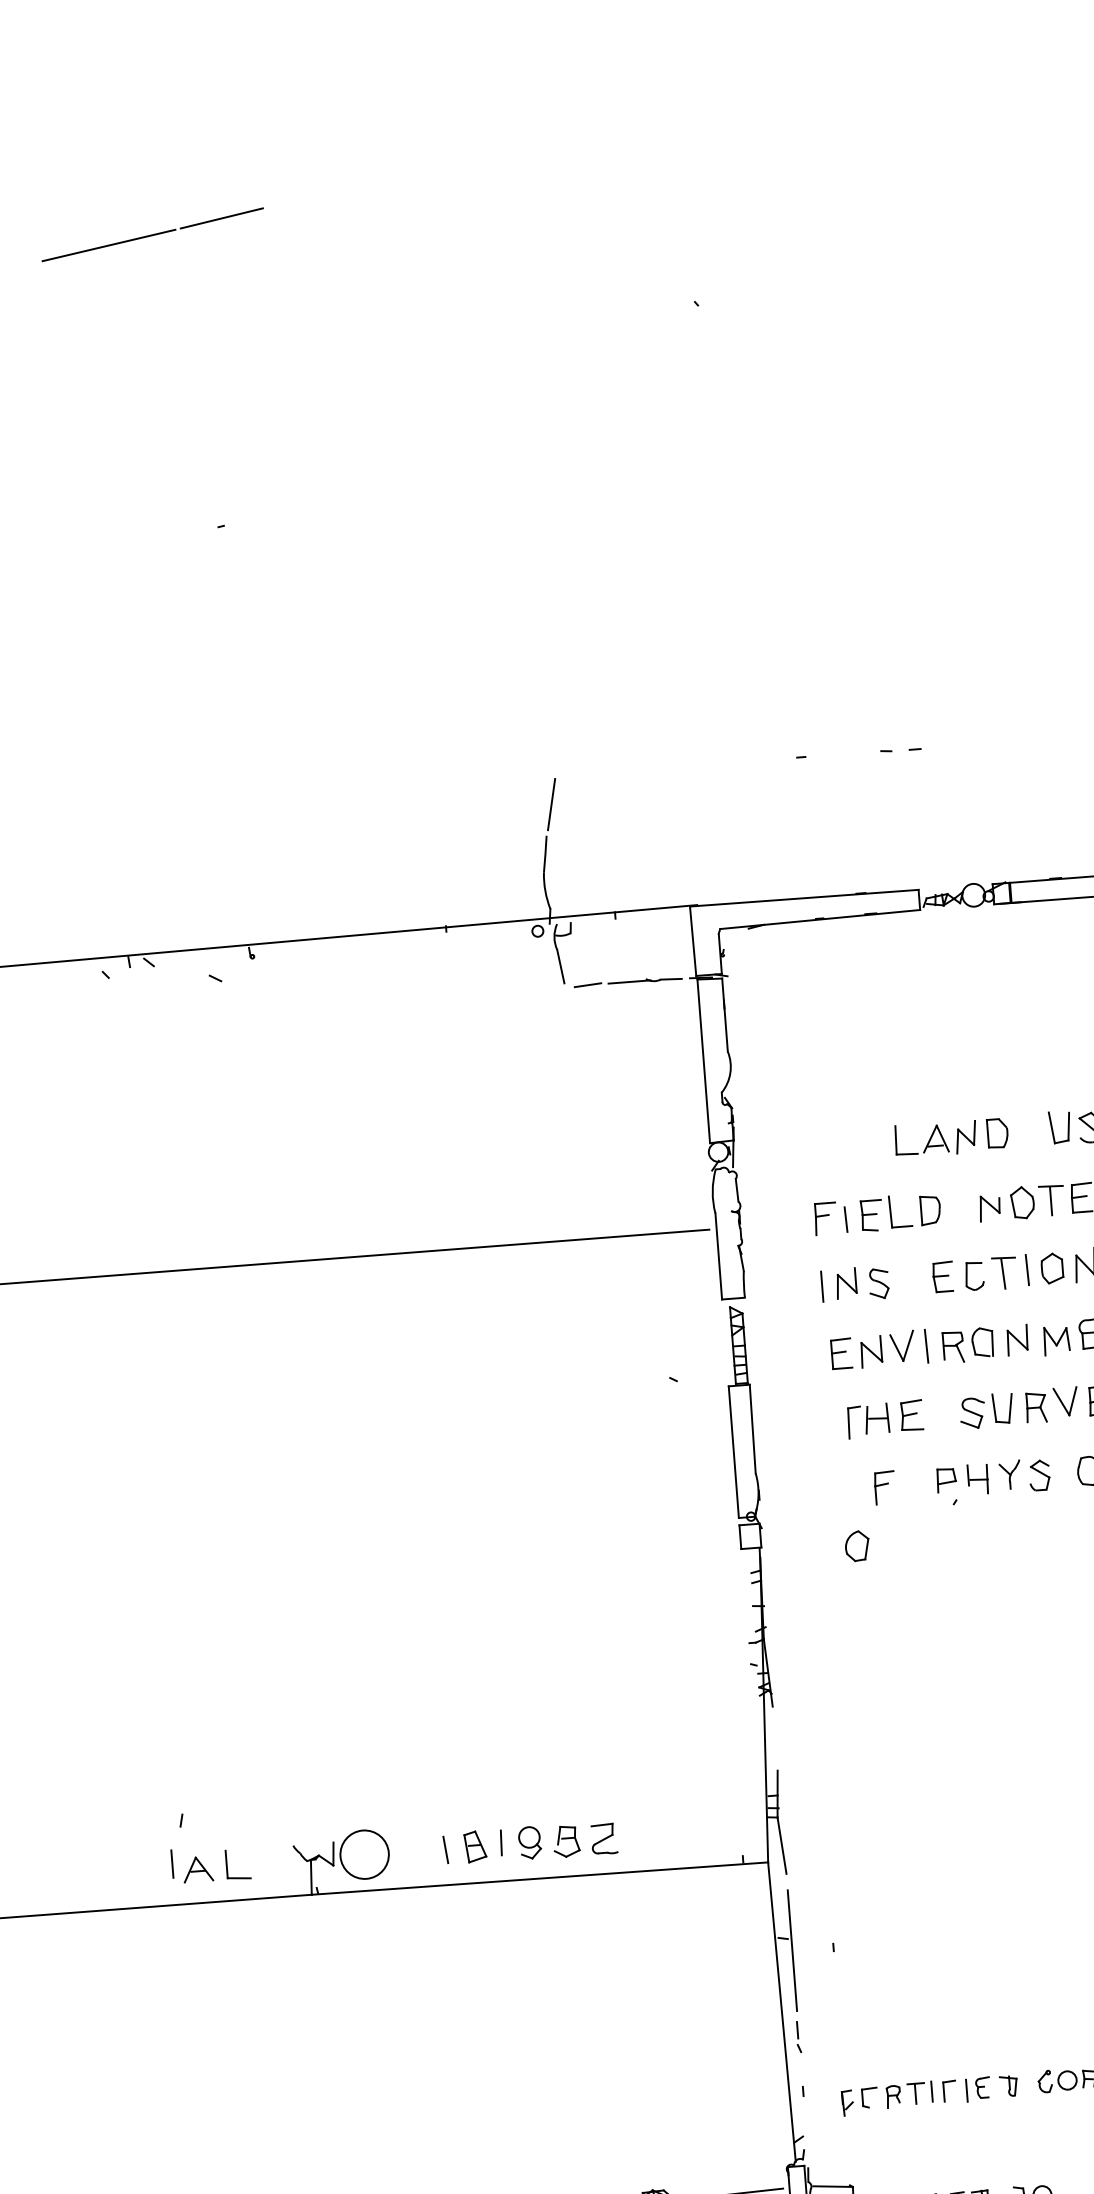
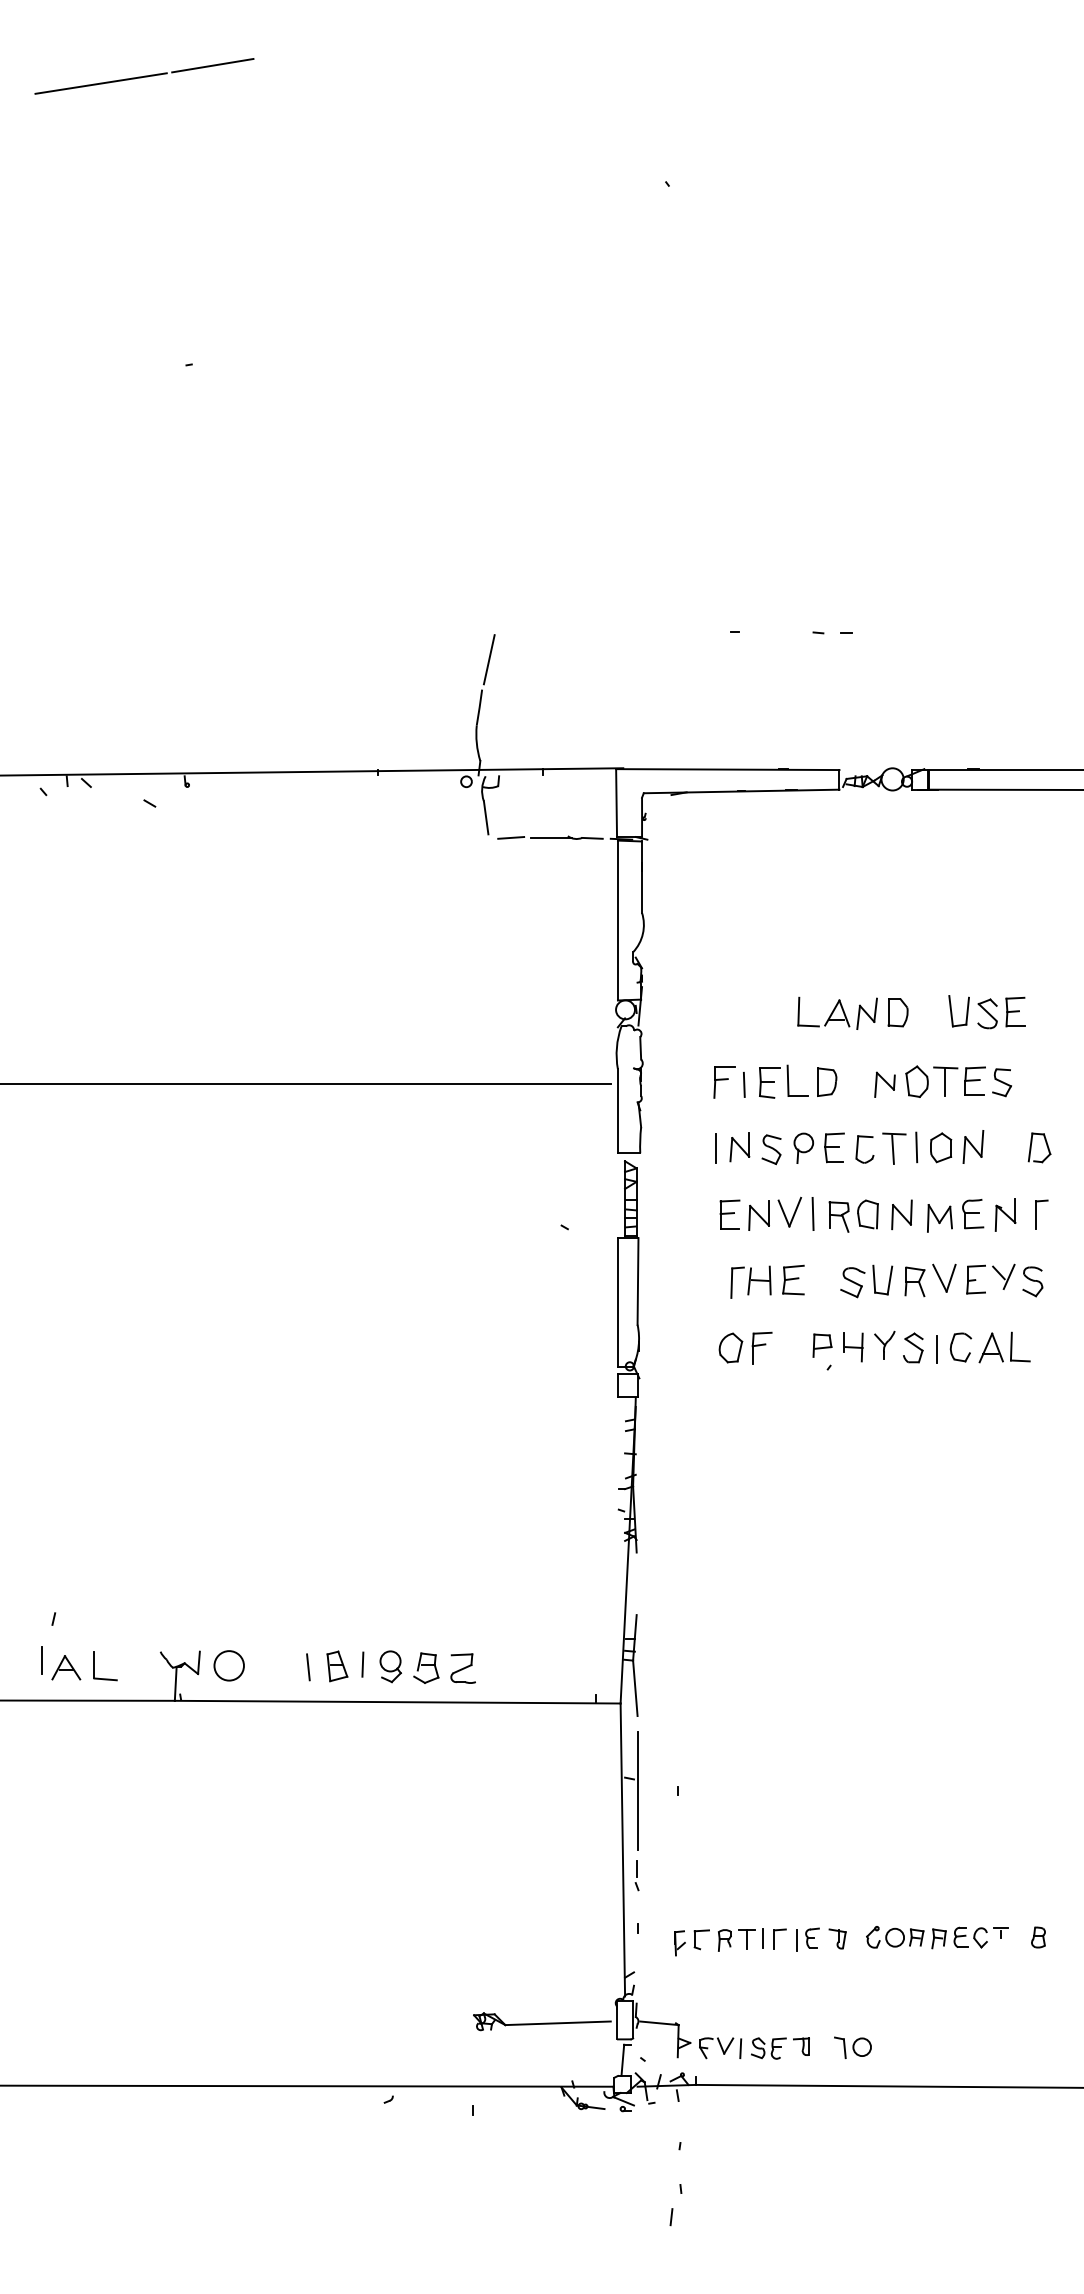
part: (911, 1279) -> (803, 1147), added
line: (1063, 1475) -> (936, 1349), added
part: (856, 1545) -> (730, 1347), moved
circle: (363, 1854) -> (228, 1665), size x0.62

